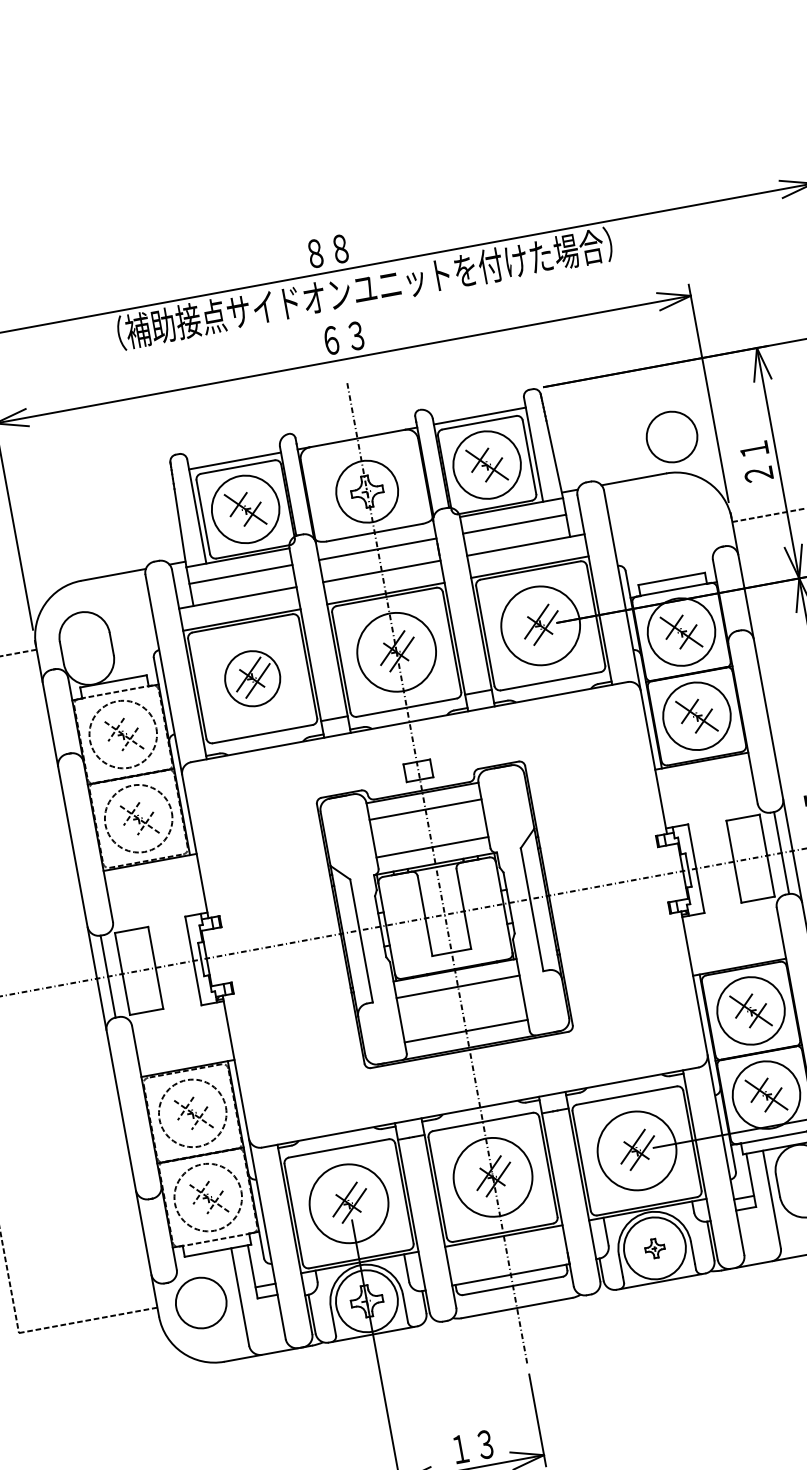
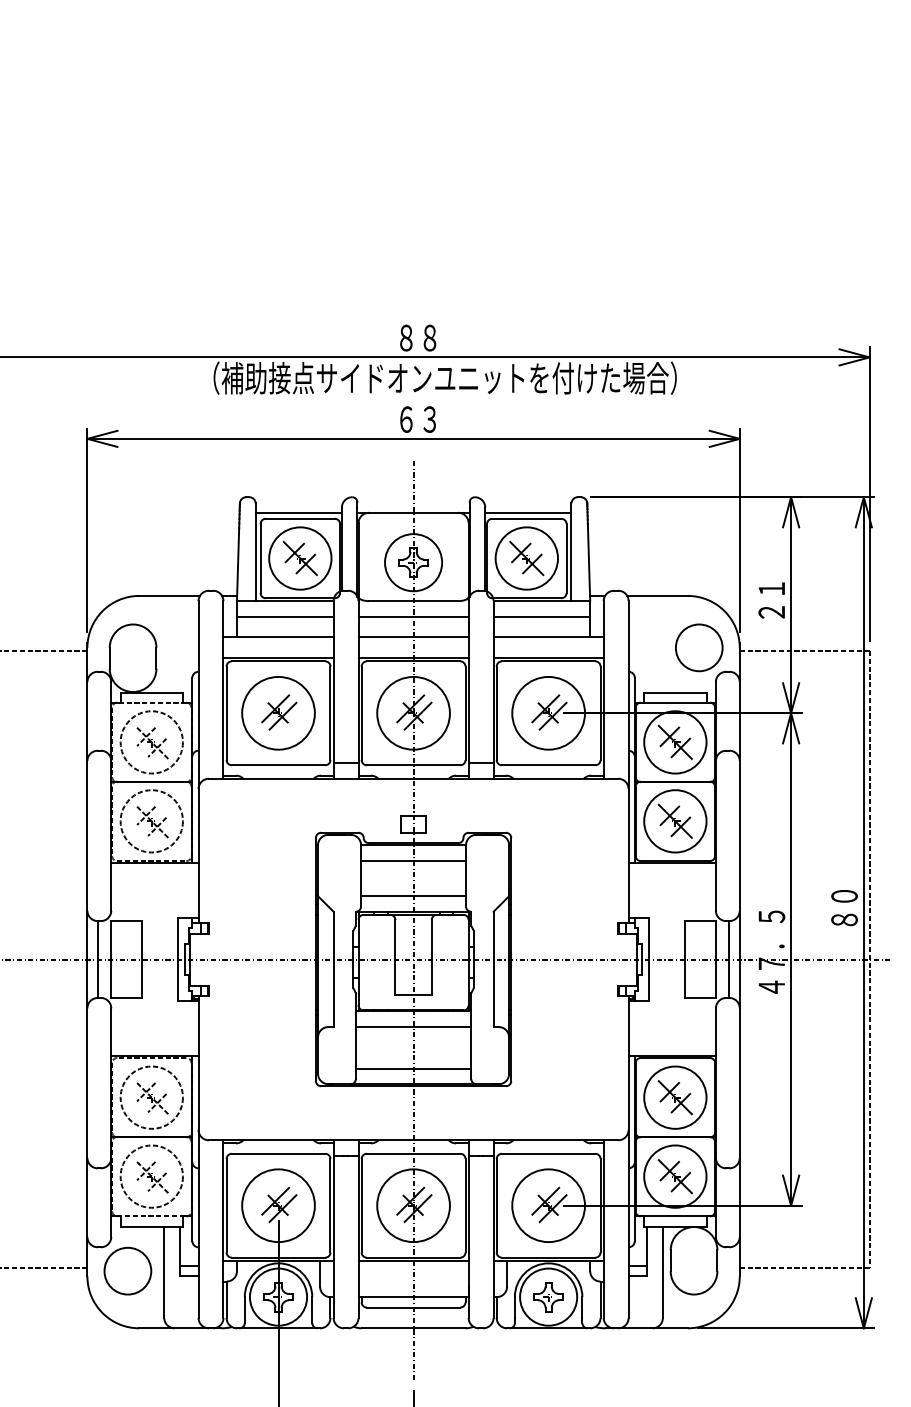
circle: (672, 436) -> (699, 647), moved
circle: (252, 677) -> (278, 712), size x1.43
part: (654, 1248) -> (548, 1297), size x1.67

